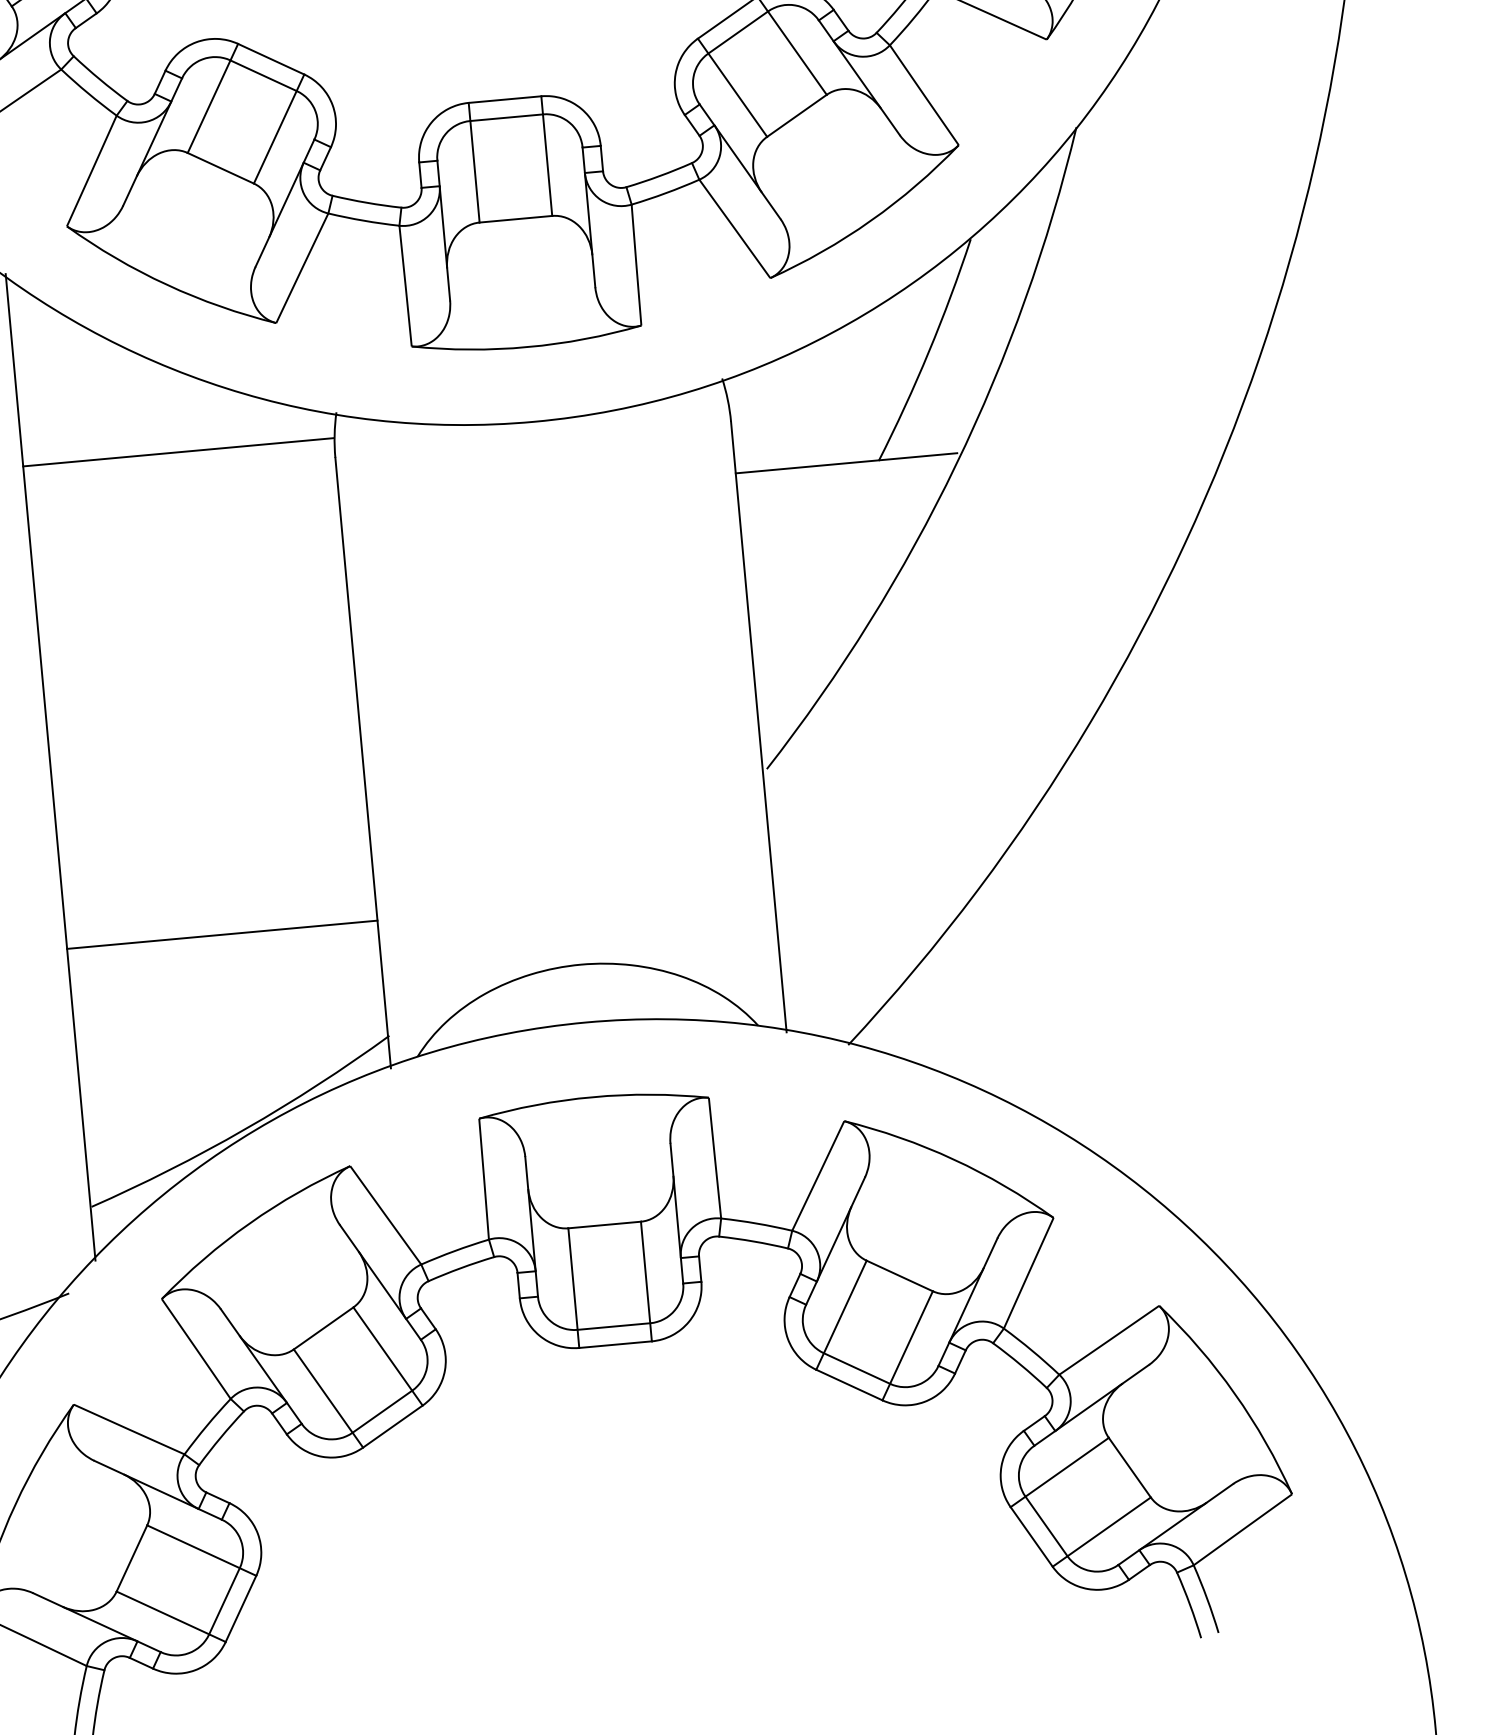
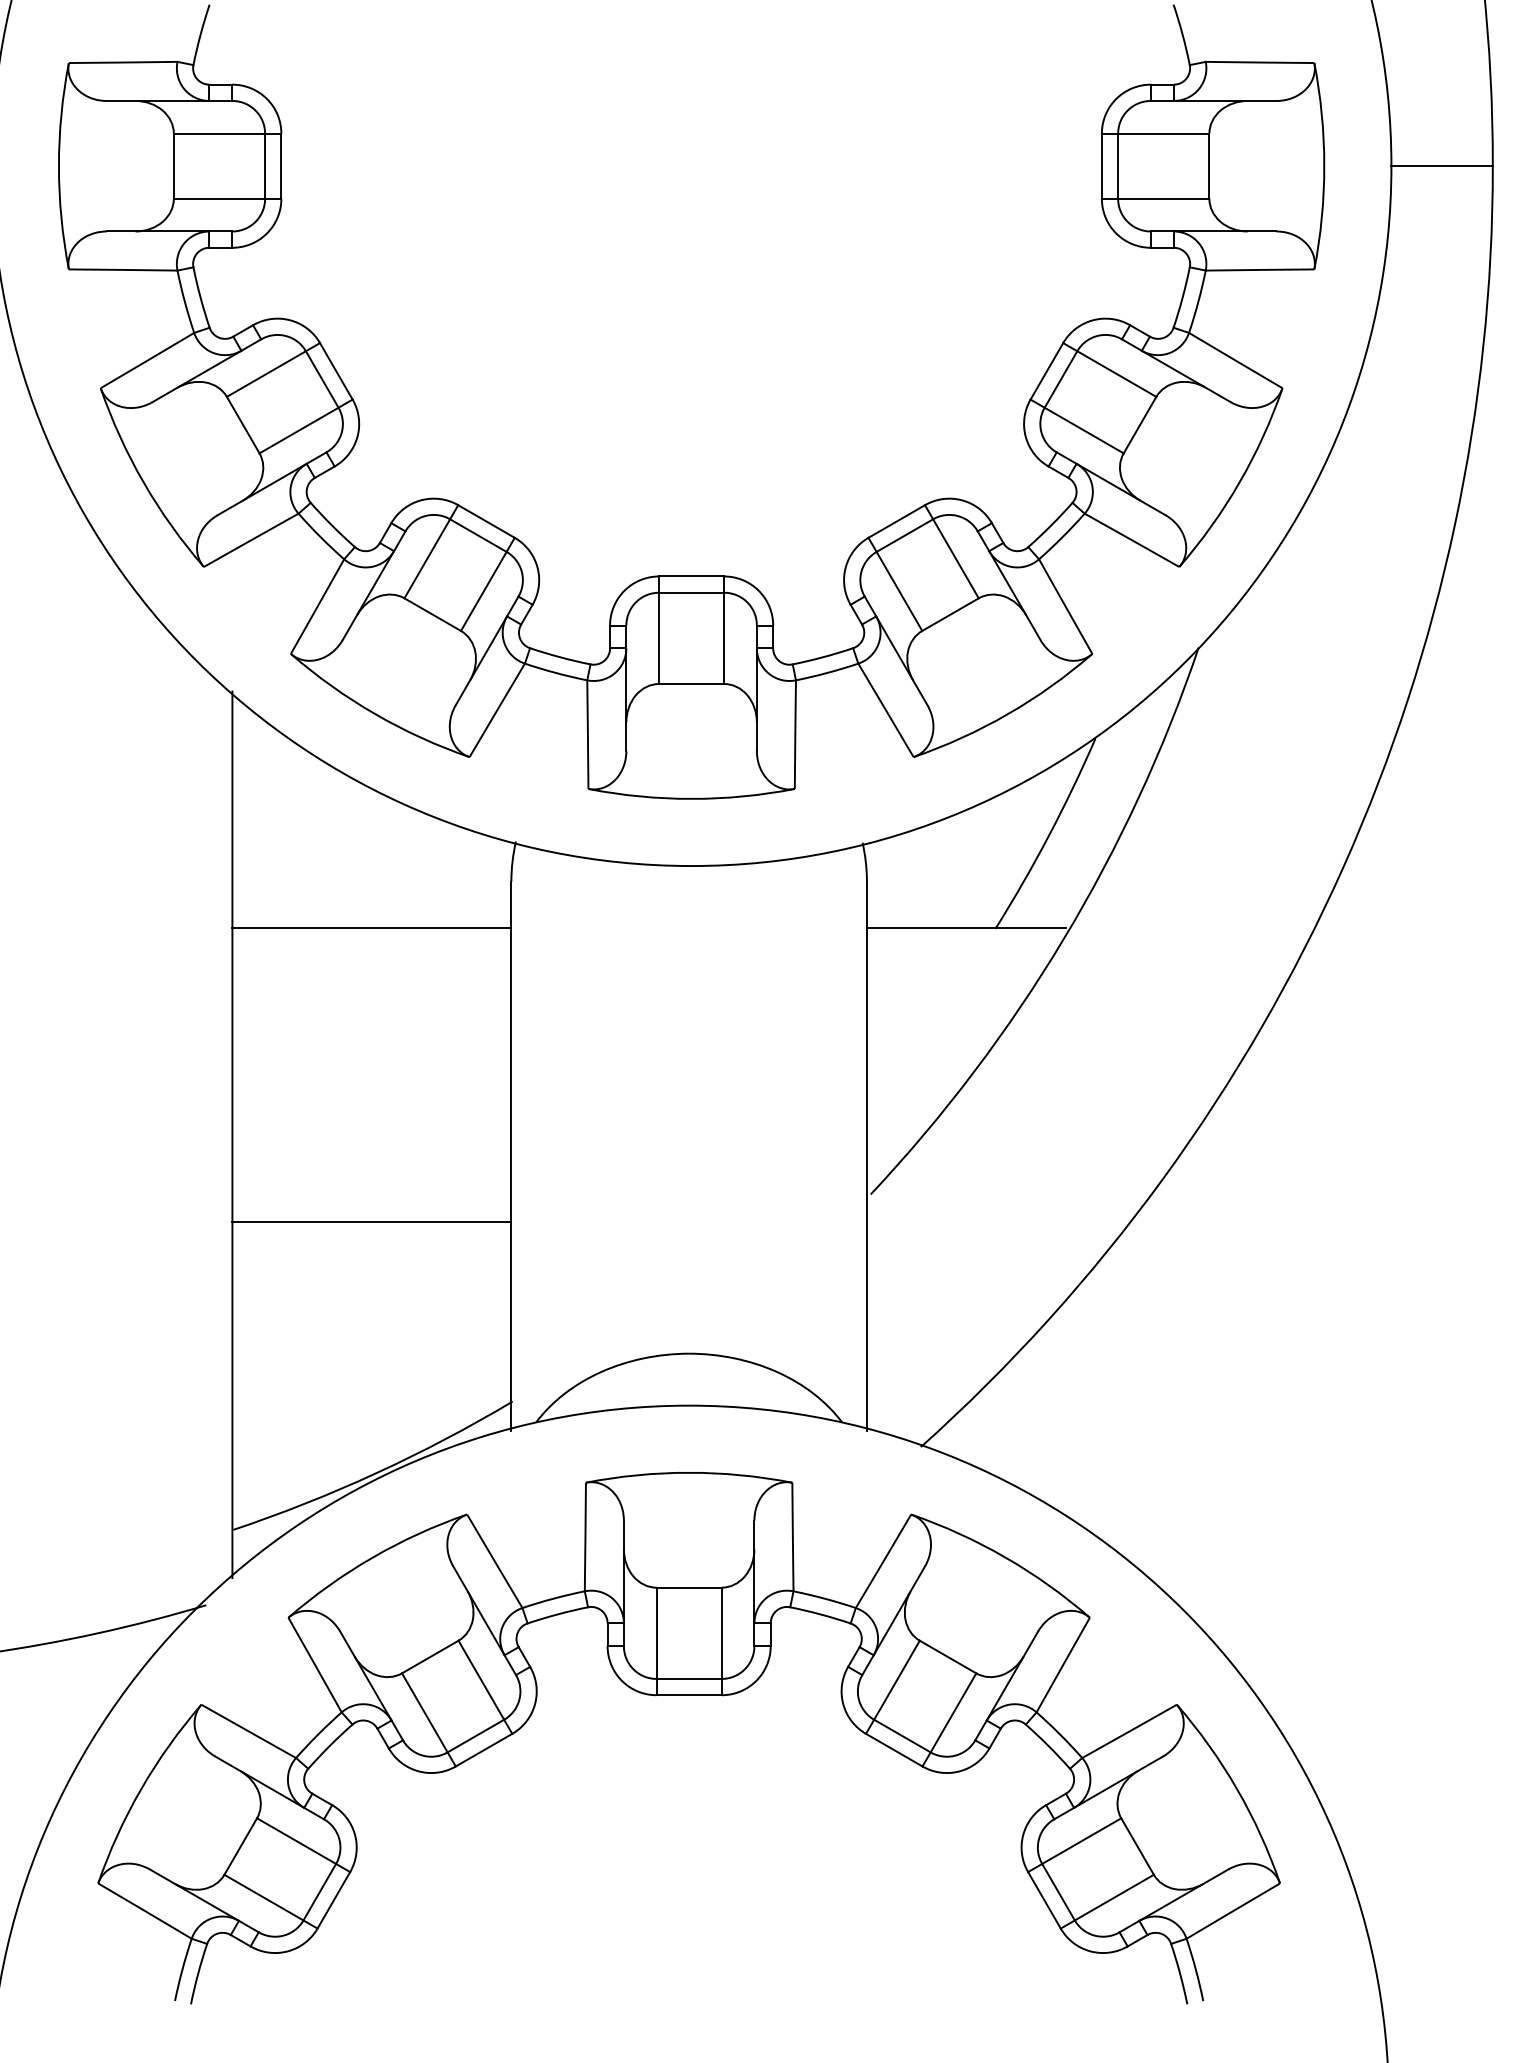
line: (177, 452) -> (371, 928), moved
line: (221, 934) -> (371, 1221), moved

